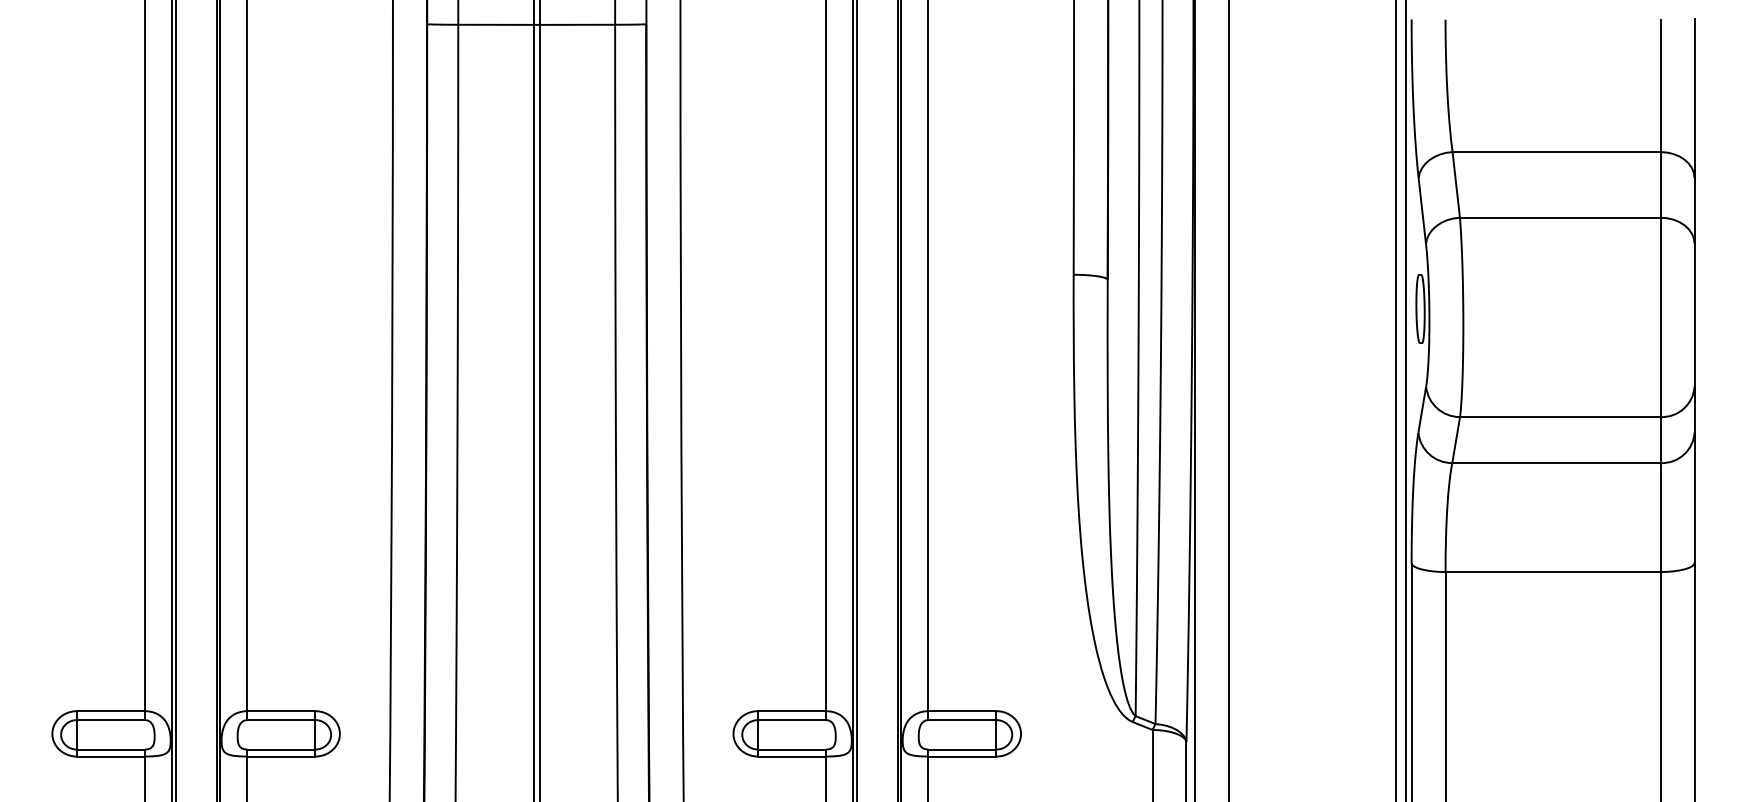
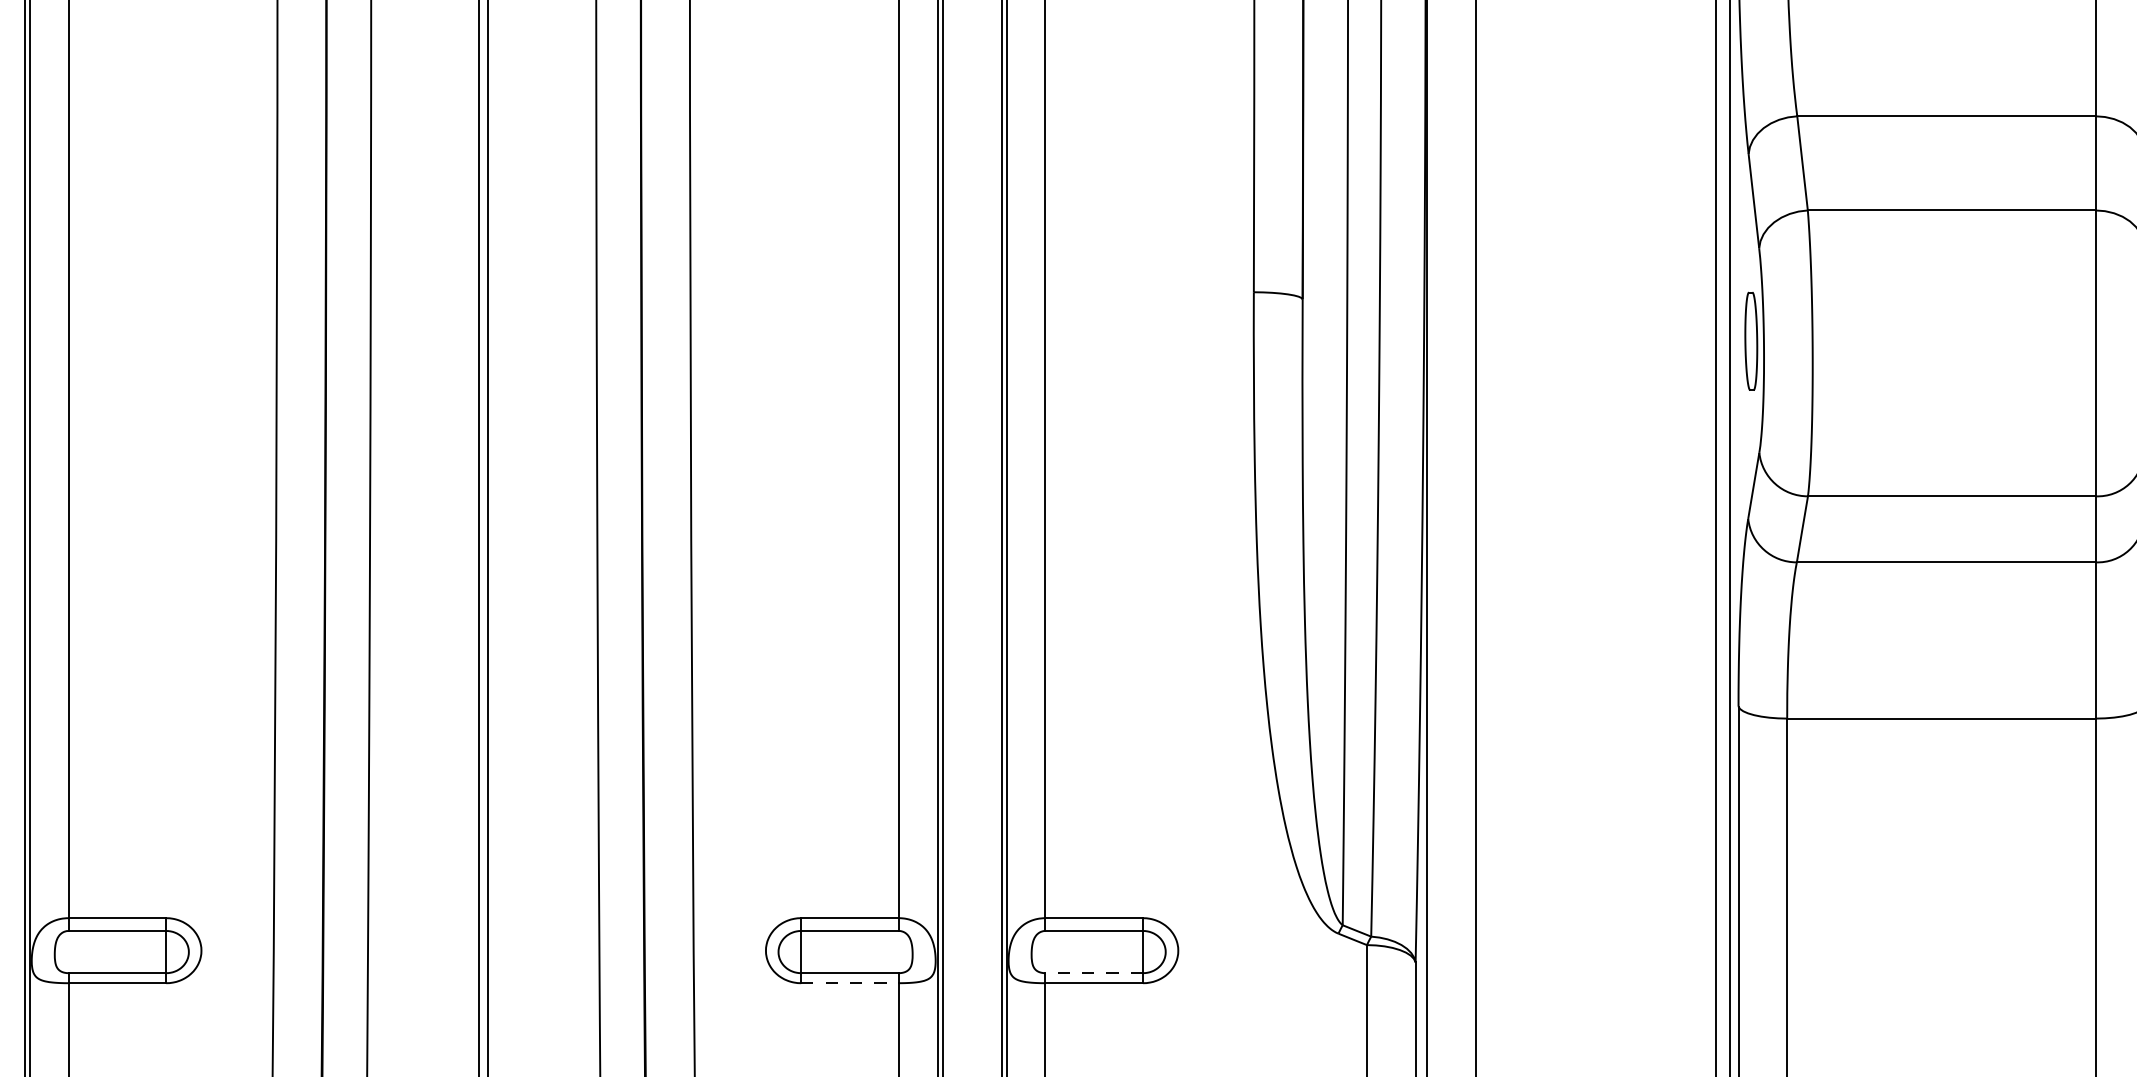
line: (961, 749) -> (1092, 973), solid -> dashed
line: (792, 756) -> (850, 983), solid -> dashed

